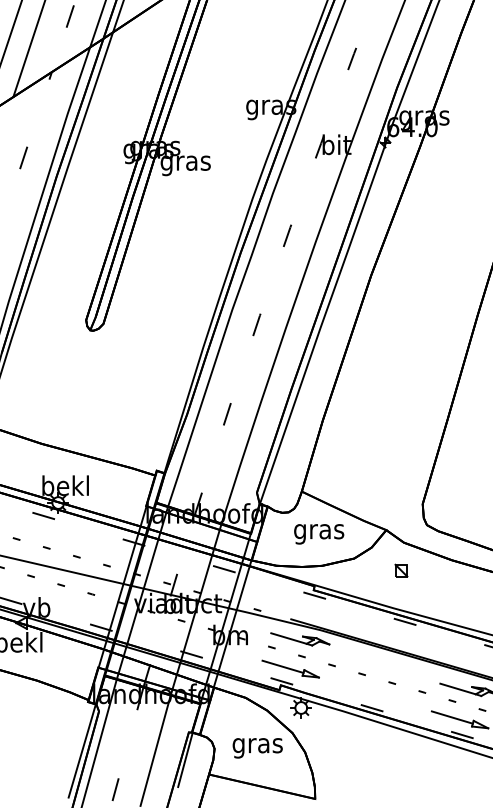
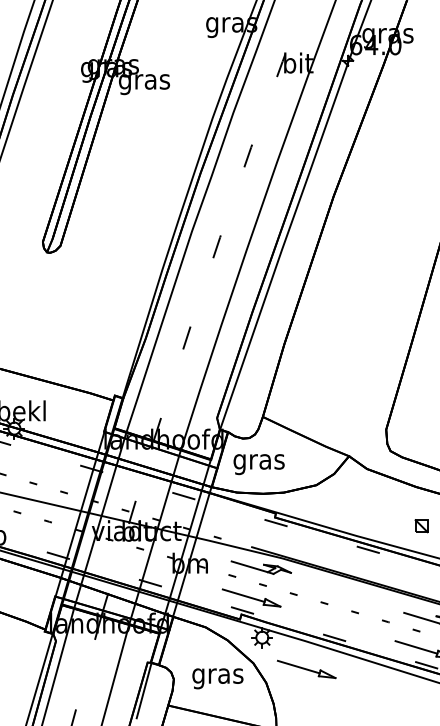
text: (319, 534) -> (259, 464), moved
part: (401, 570) -> (421, 525), moved
part: (344, 738) -> (306, 668), added

